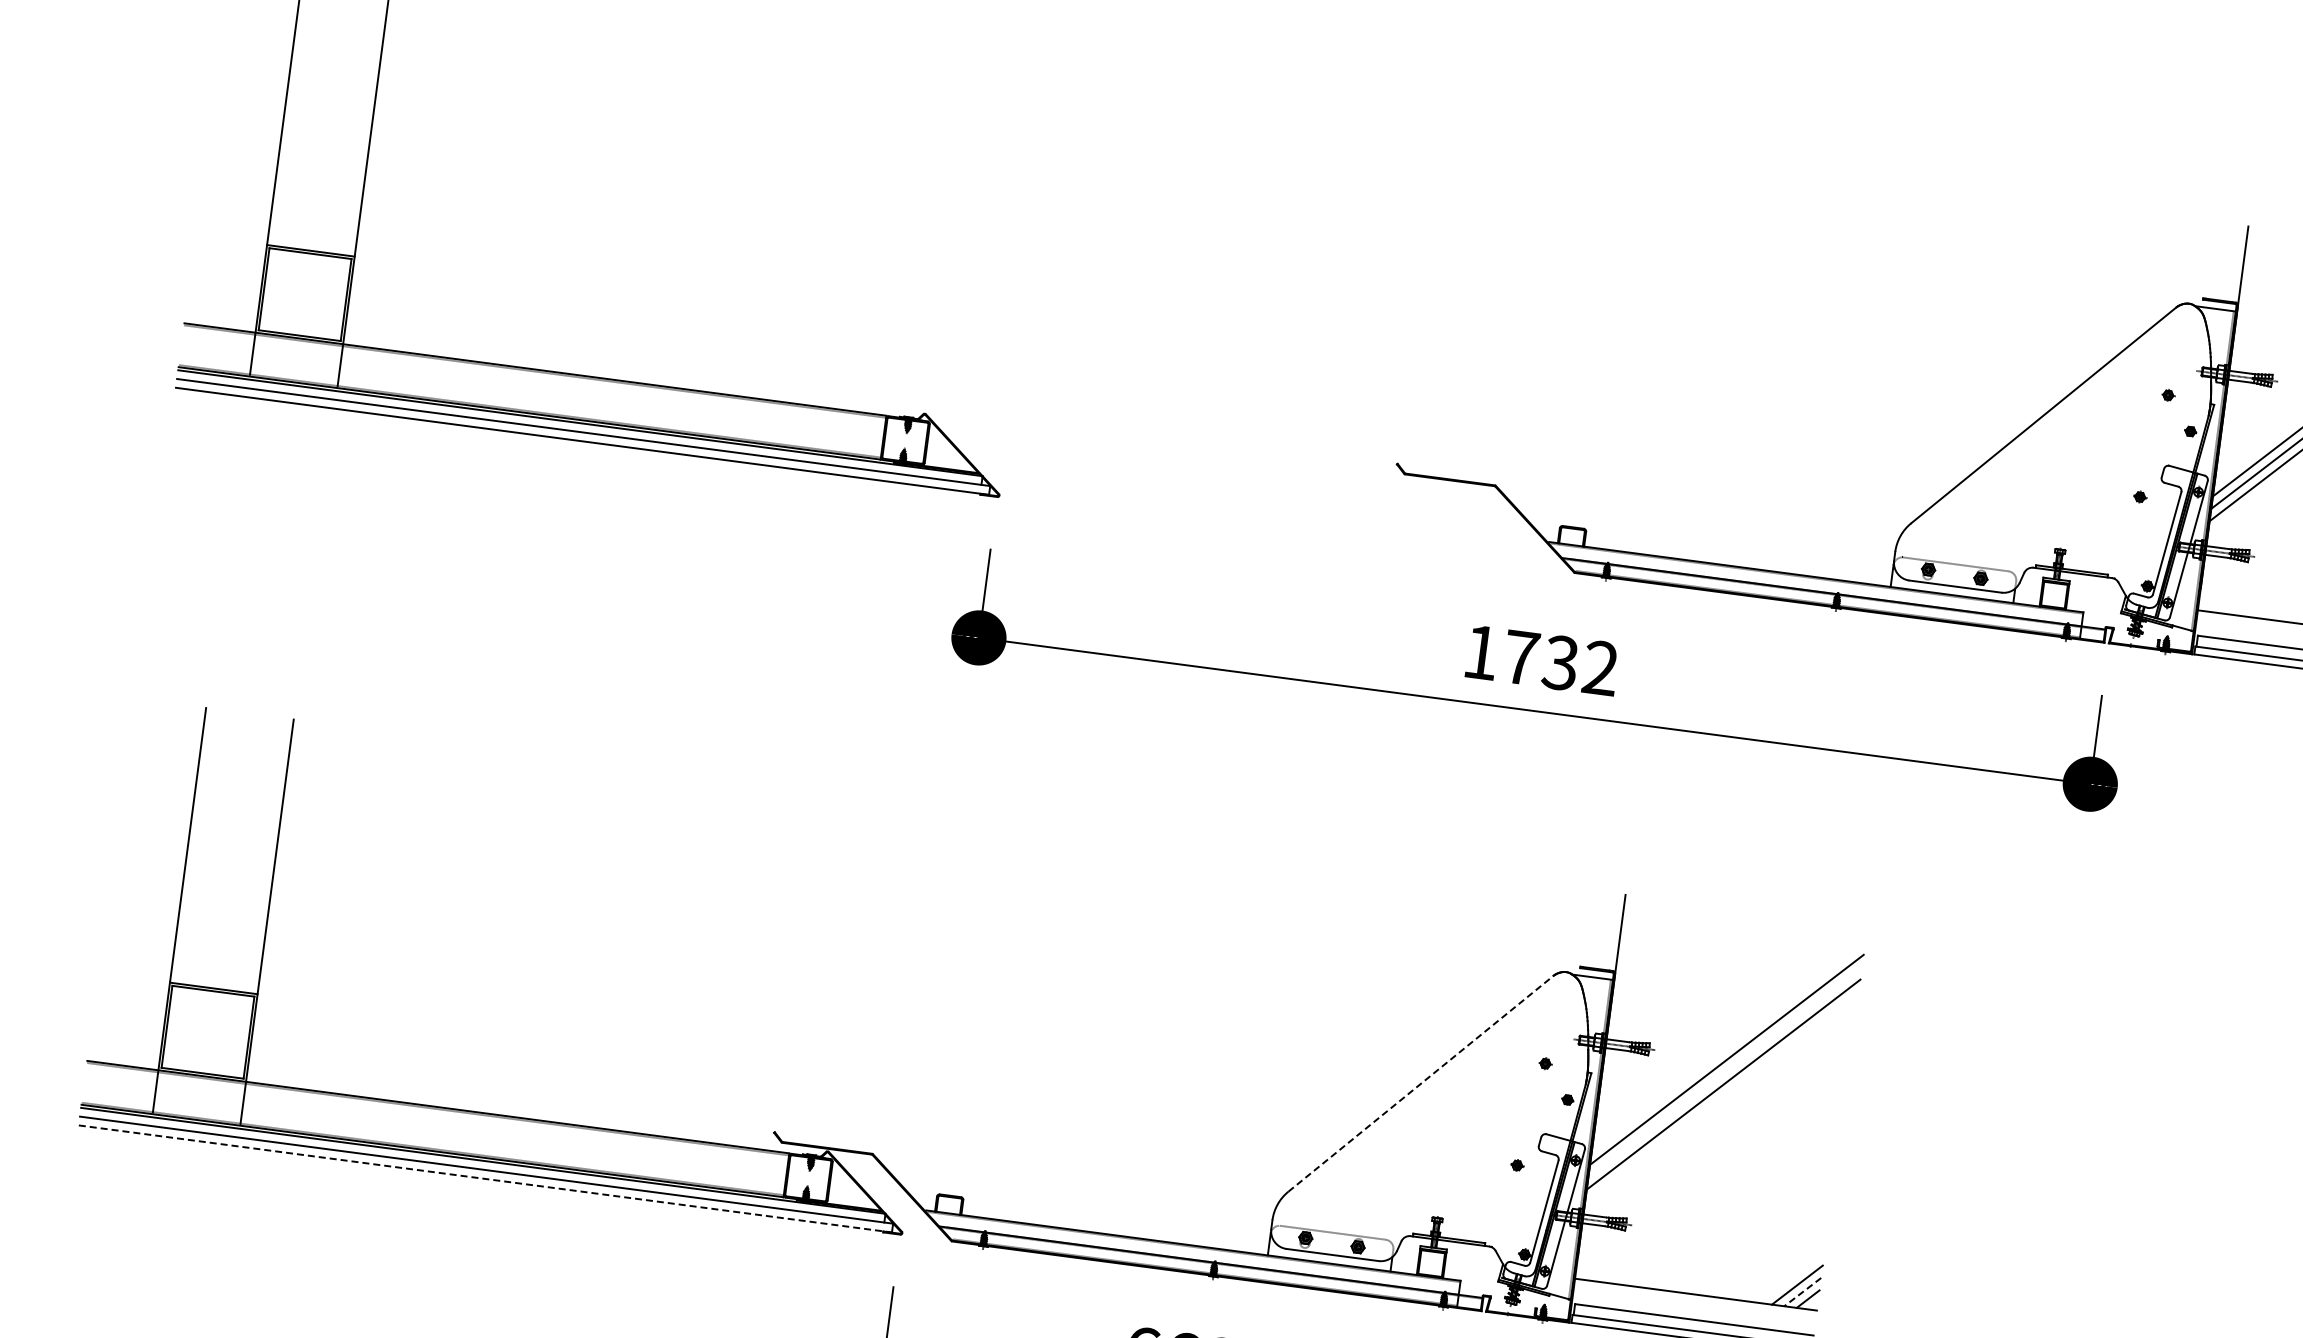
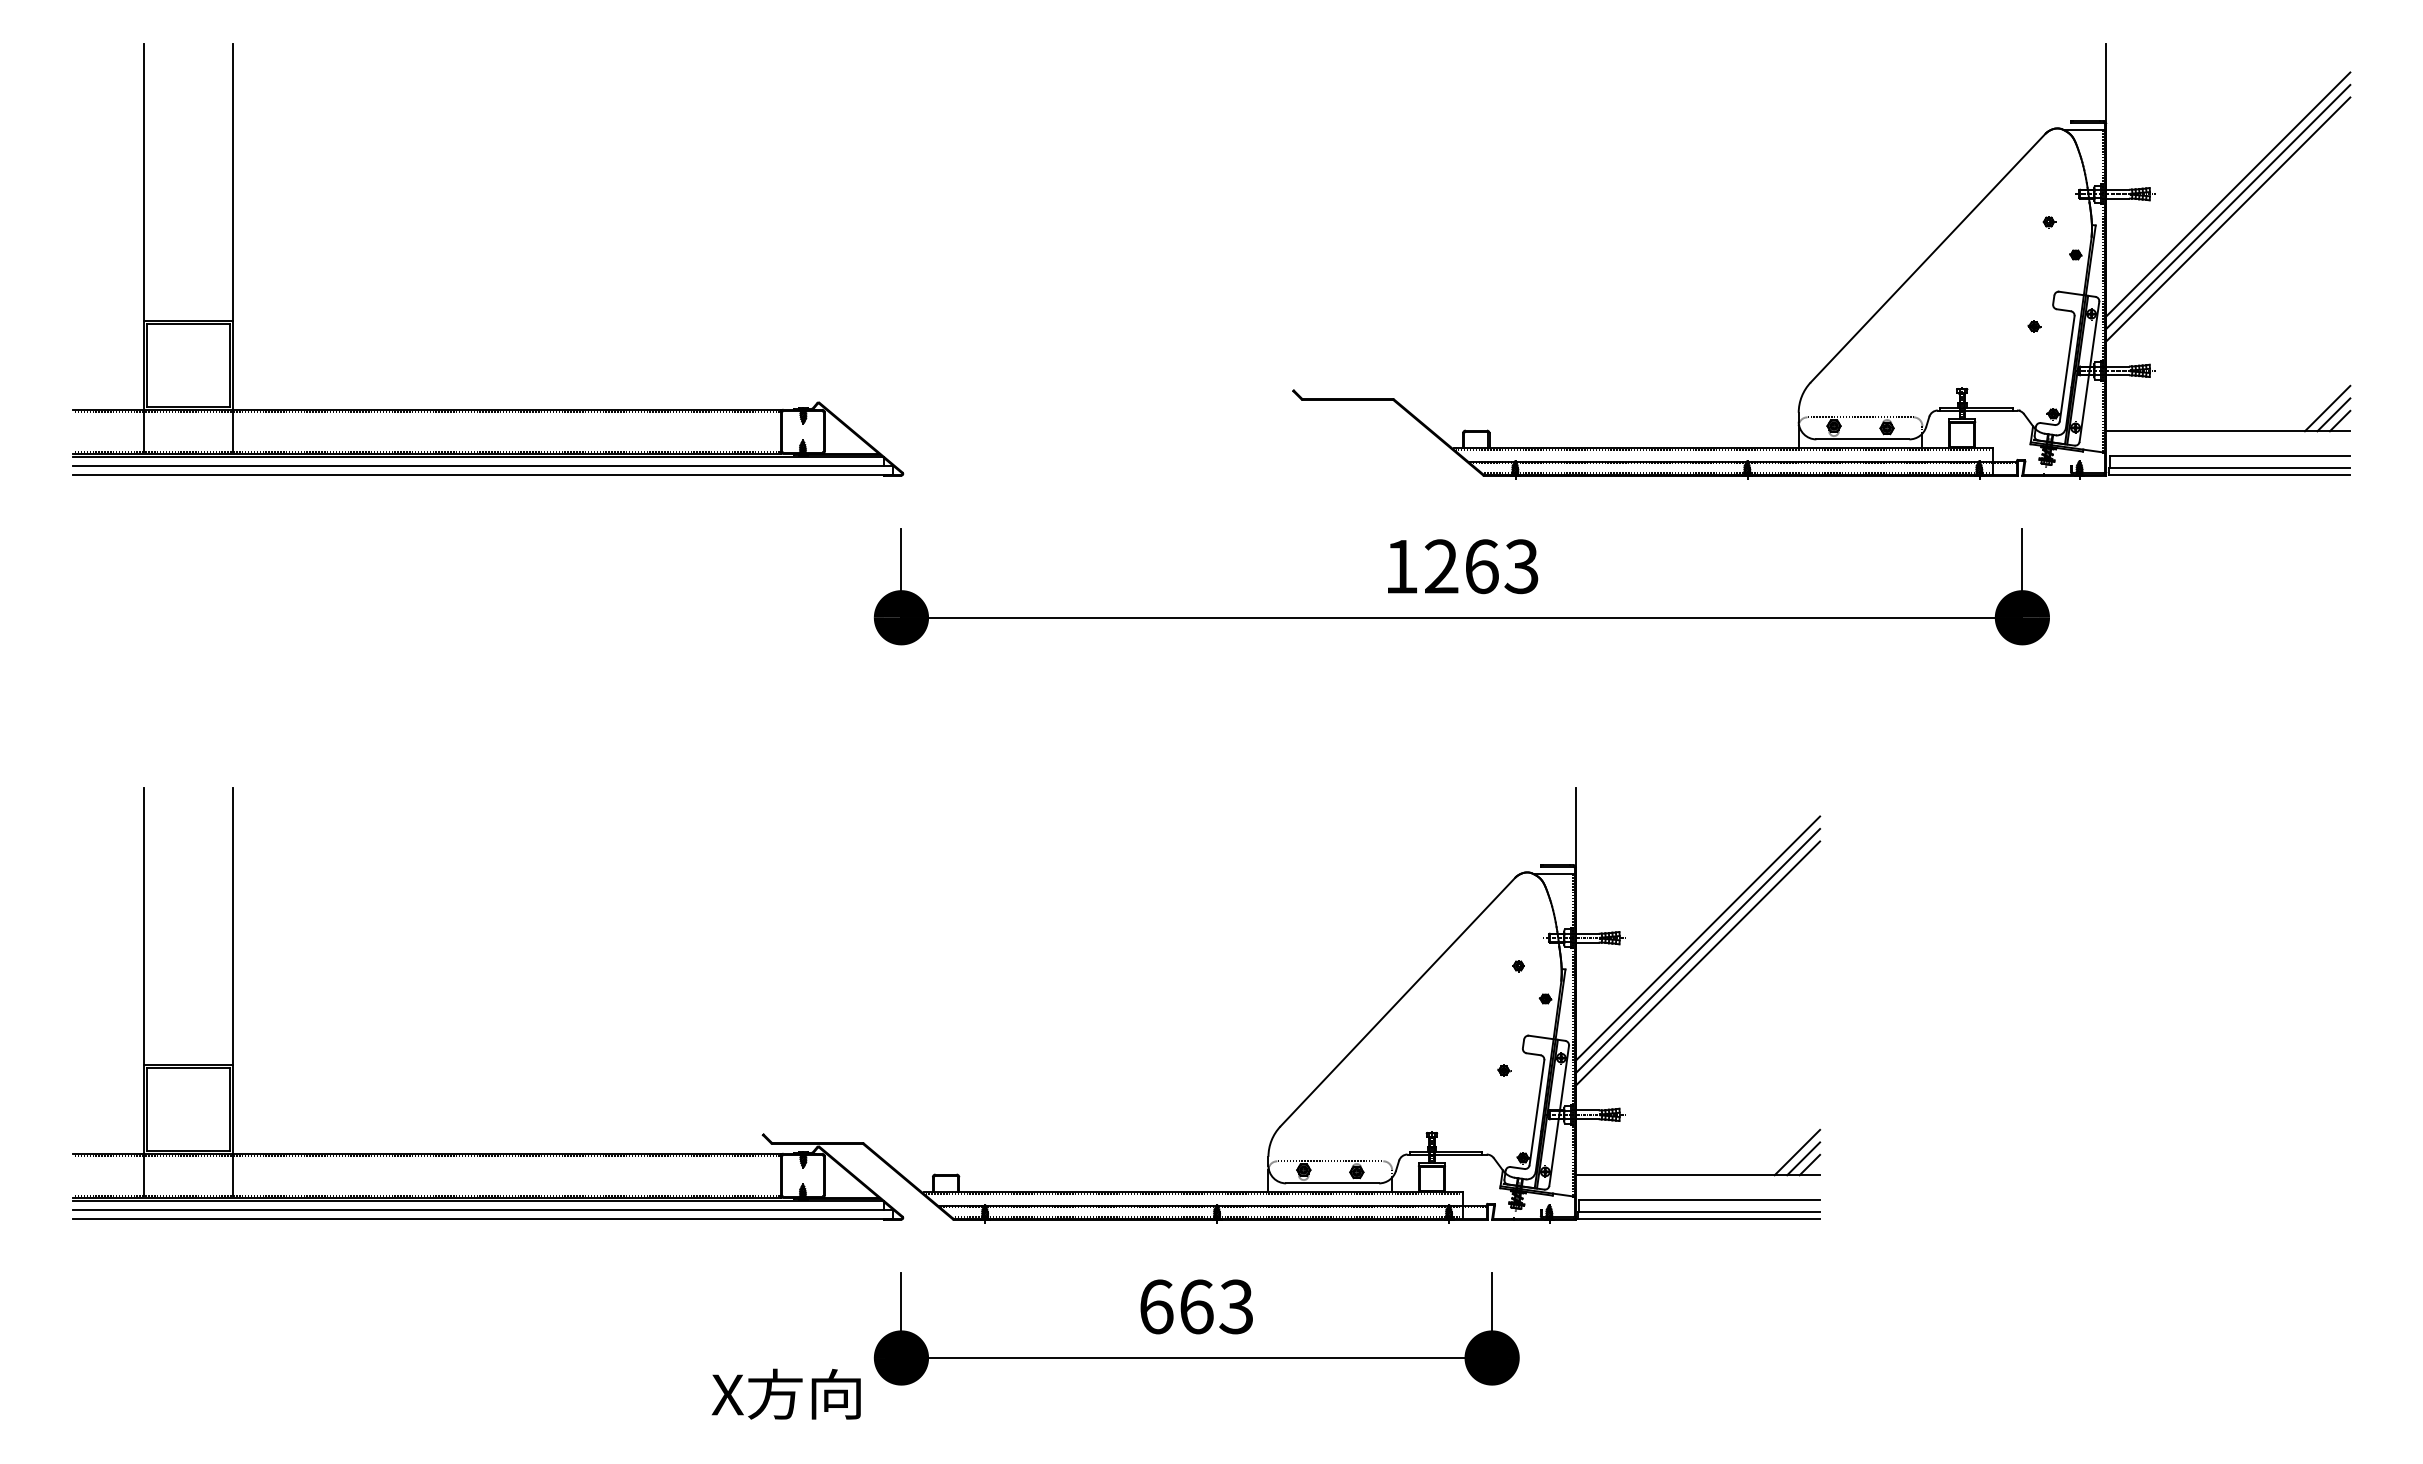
text: (1560, 662) -> (1481, 566), 1732 -> 1263
line: (1725, 1071) -> (1698, 950), added
line: (1421, 1083) -> (1398, 1001), dashed -> solid
line: (486, 1178) -> (483, 1218), dashed -> solid
line: (1802, 1292) -> (1803, 1159), dashed -> solid

